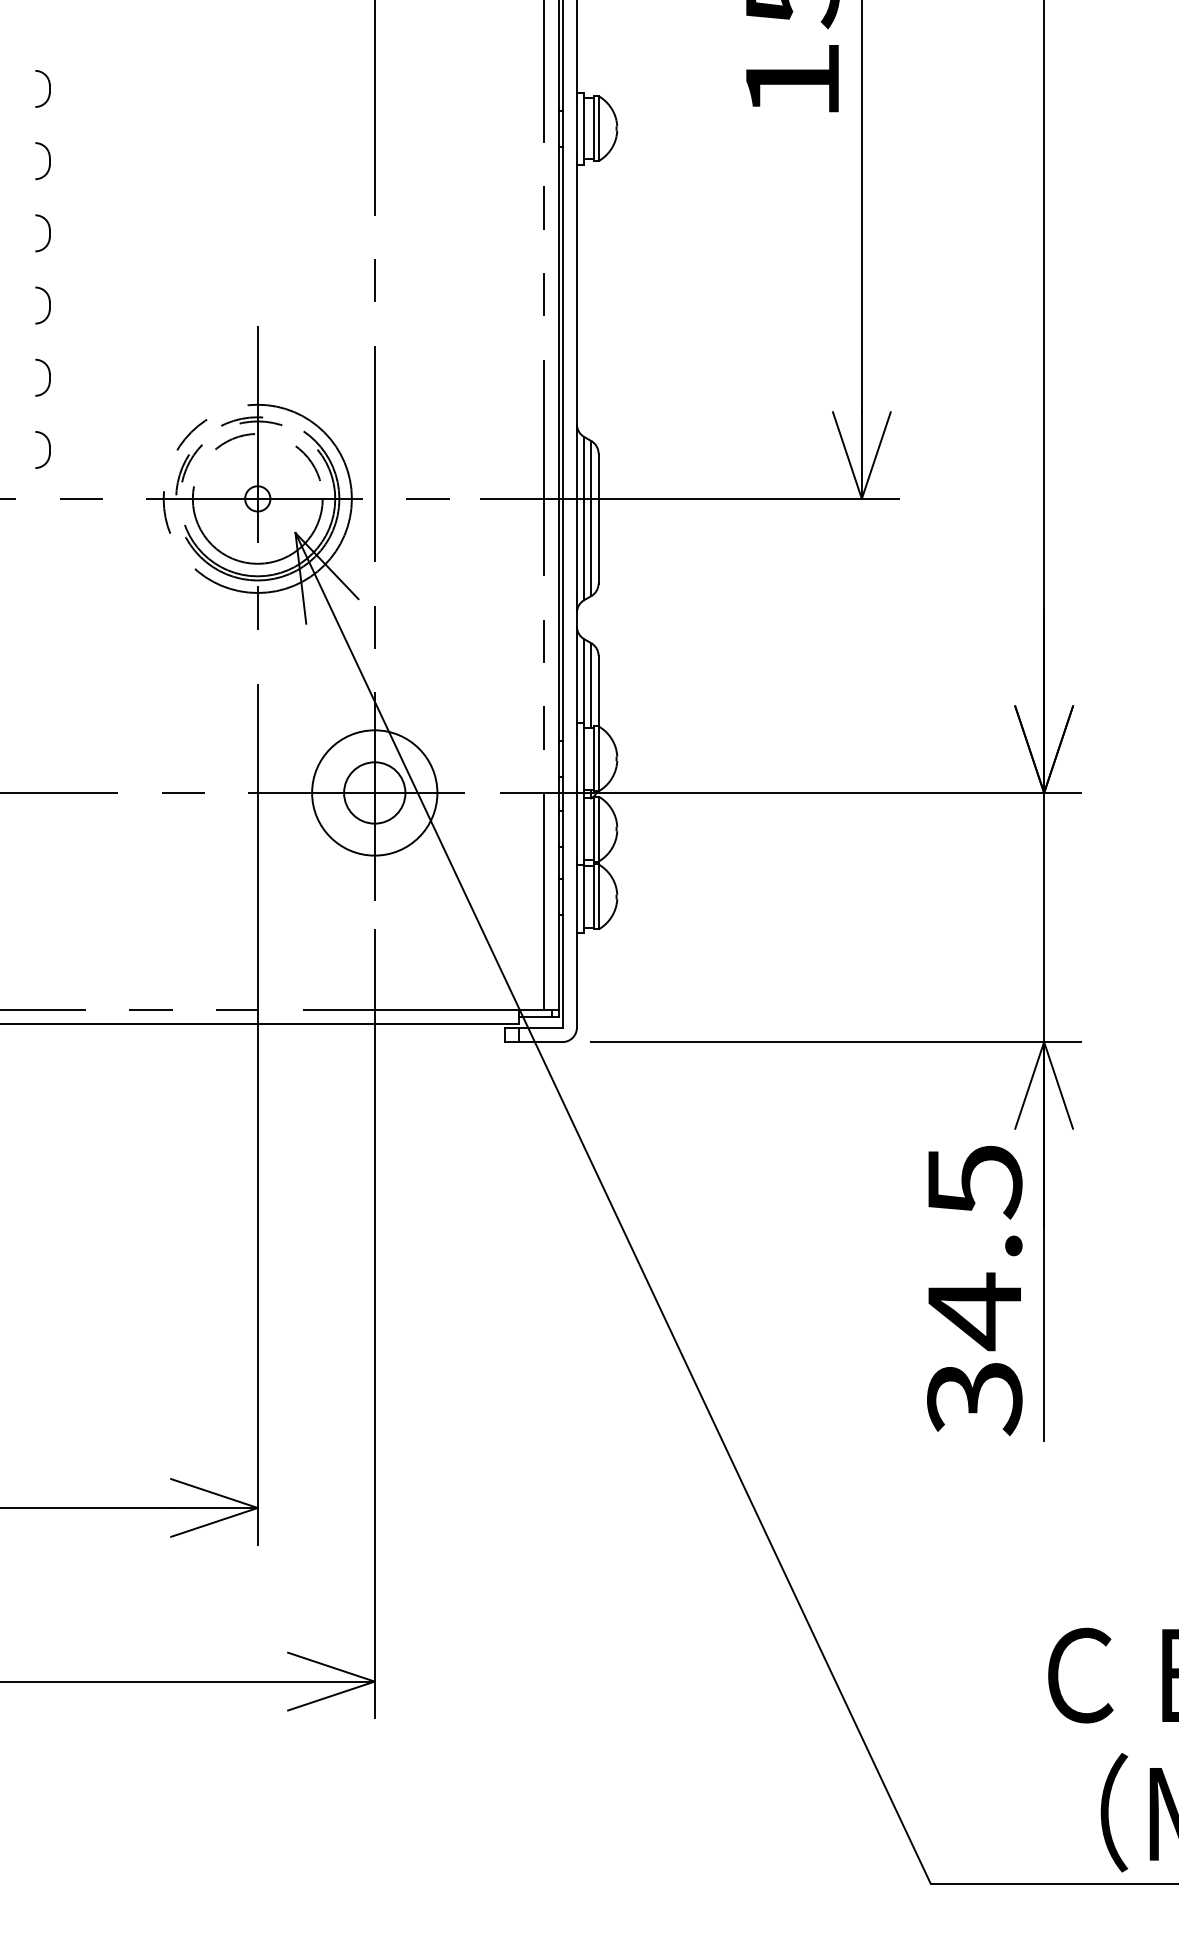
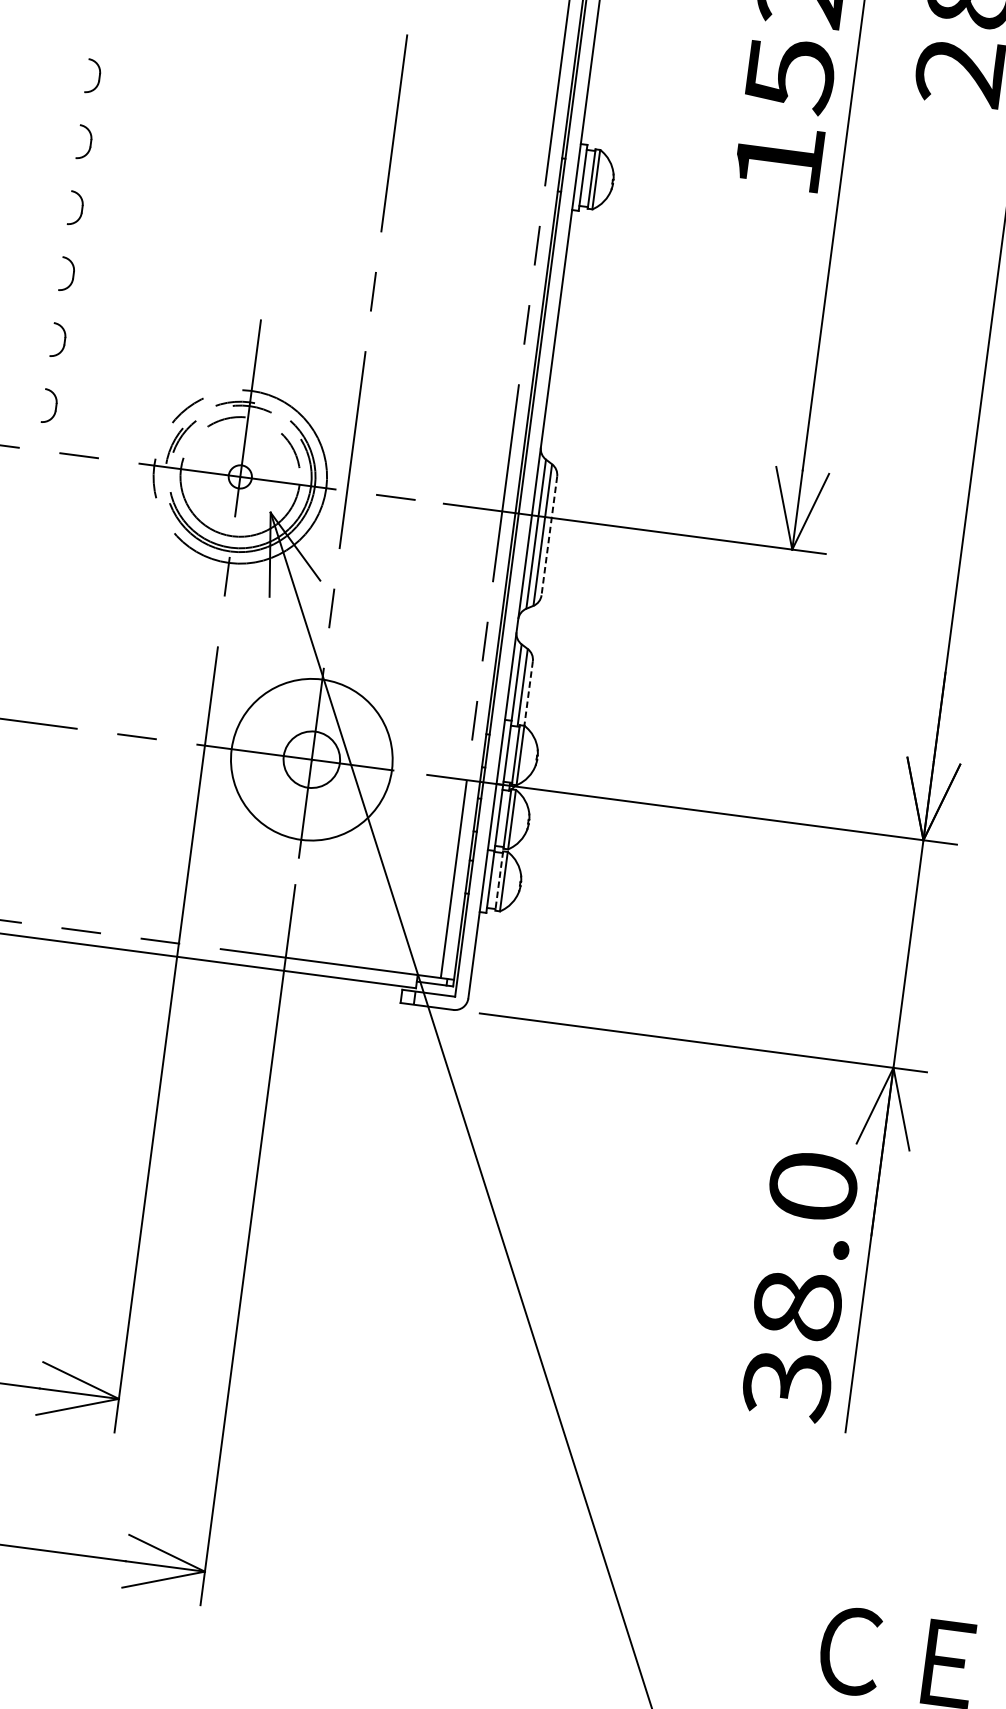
line: (598, 518) -> (549, 535), solid -> dashed
line: (598, 691) -> (528, 693), solid -> dashed
circle: (374, 792) -> (311, 759), size x1.4
line: (593, 897) -> (499, 881), solid -> dashed
text: (974, 1248) -> (805, 1248), 34.5 -> 38.0

